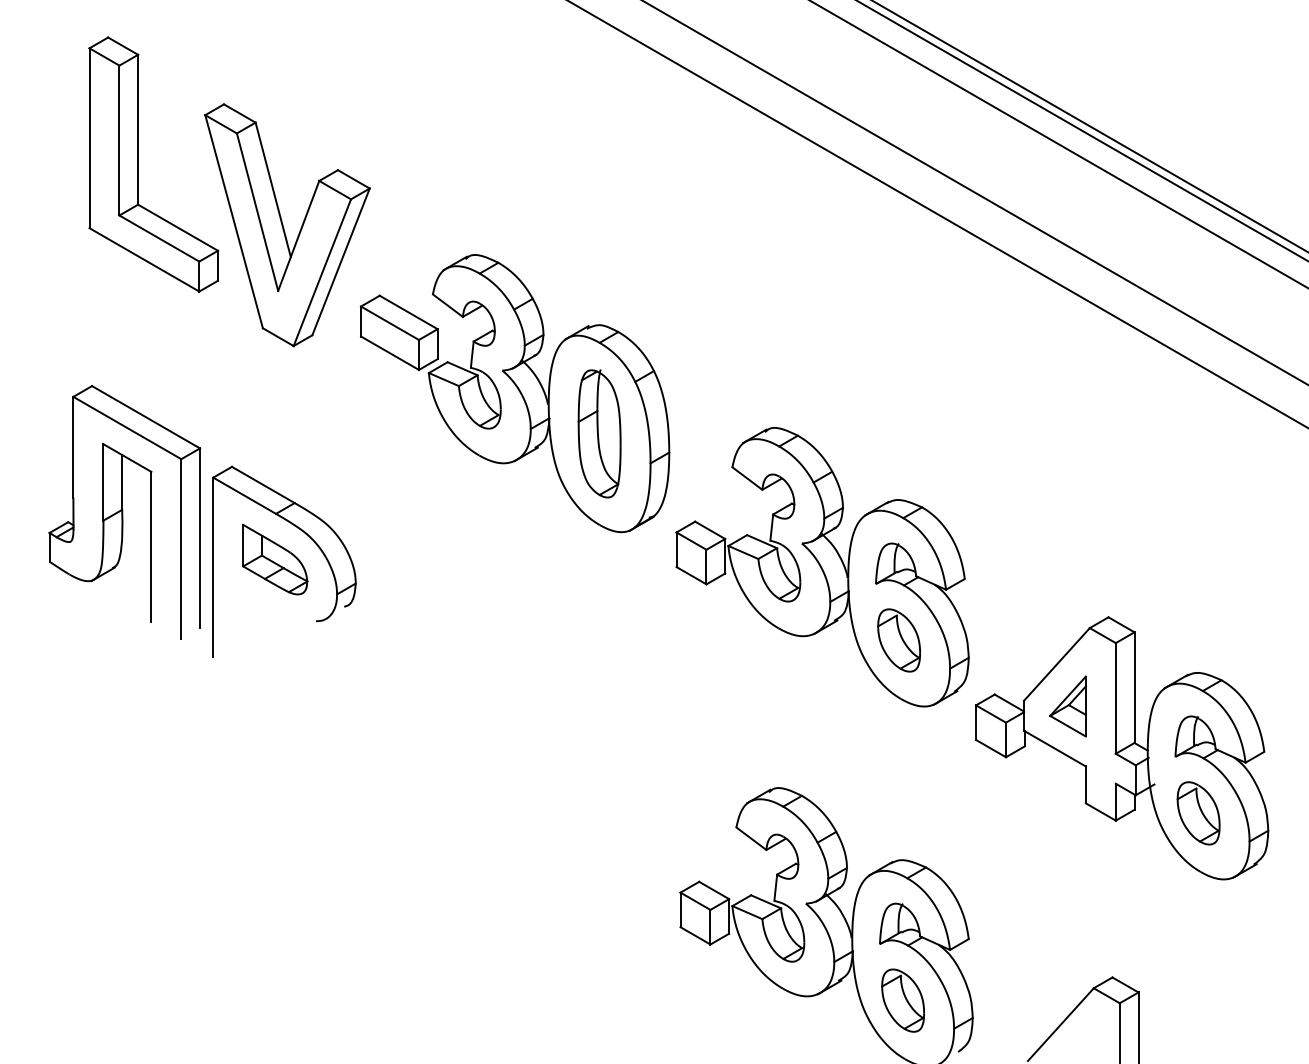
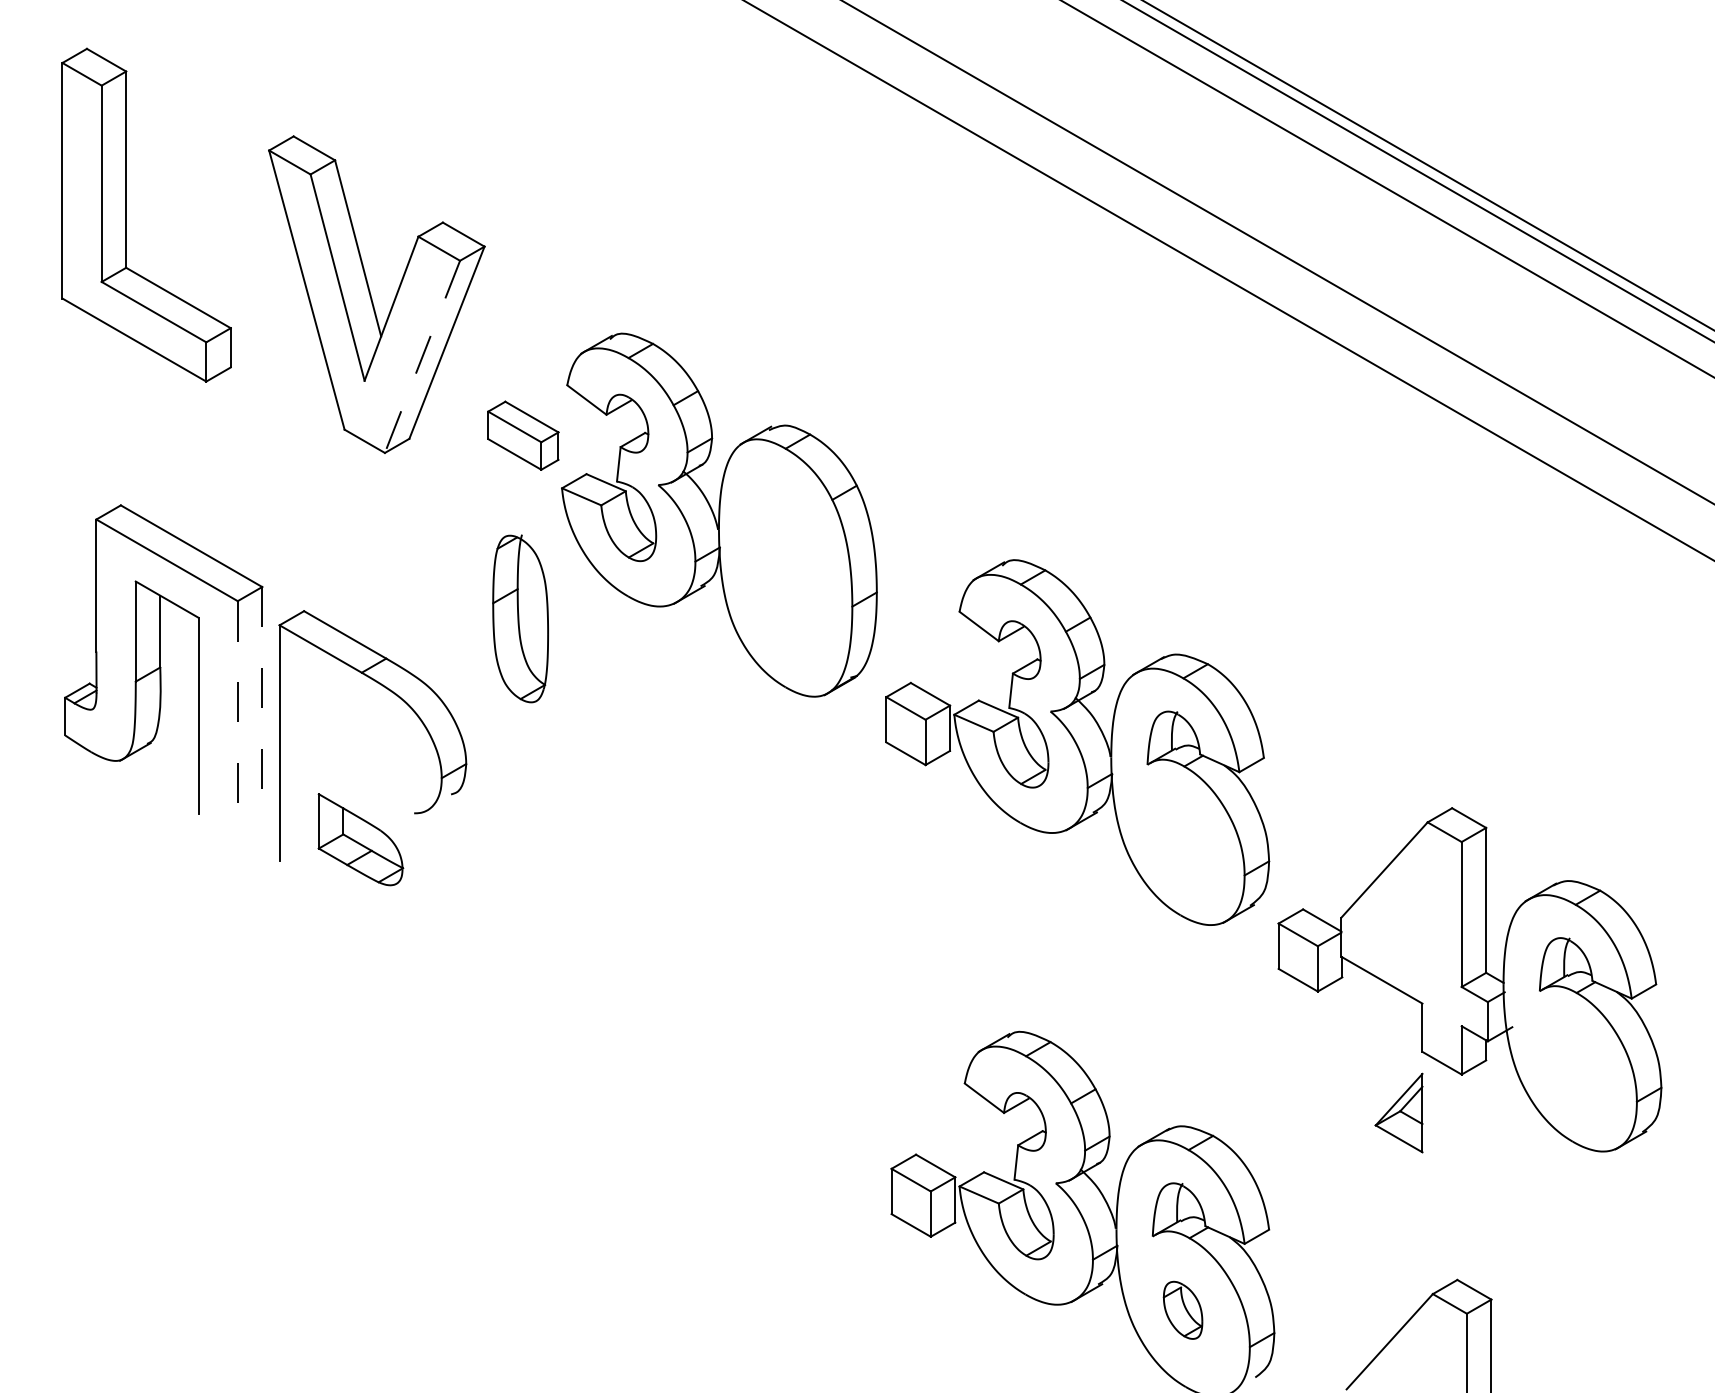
part: (138, 163) -> (126, 214), moved
line: (322, 273) -> (422, 357), solid -> dashed
part: (399, 332) -> (523, 435), size x0.7
part: (599, 433) -> (520, 618), moved
line: (200, 538) -> (262, 704), solid -> dashed
line: (181, 548) -> (237, 718), solid -> dashed
part: (275, 559) -> (360, 839), moved
part: (898, 640) -> (1177, 838), removed
part: (1067, 706) -> (1398, 1112), moved
part: (1198, 812) -> (1569, 1064), removed
part: (902, 1000) -> (1182, 1310), size x0.7

